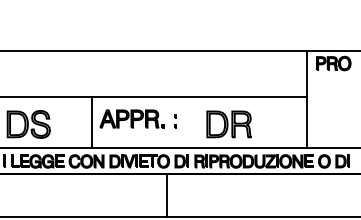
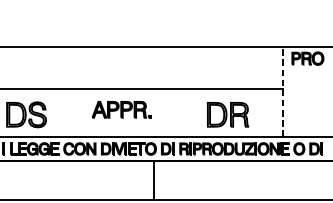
line: (306, 99) -> (282, 91), solid -> dashed
line: (175, 118) -> (161, 109), removed
line: (91, 122) -> (84, 113), removed
part: (228, 124) -> (227, 114), moved

